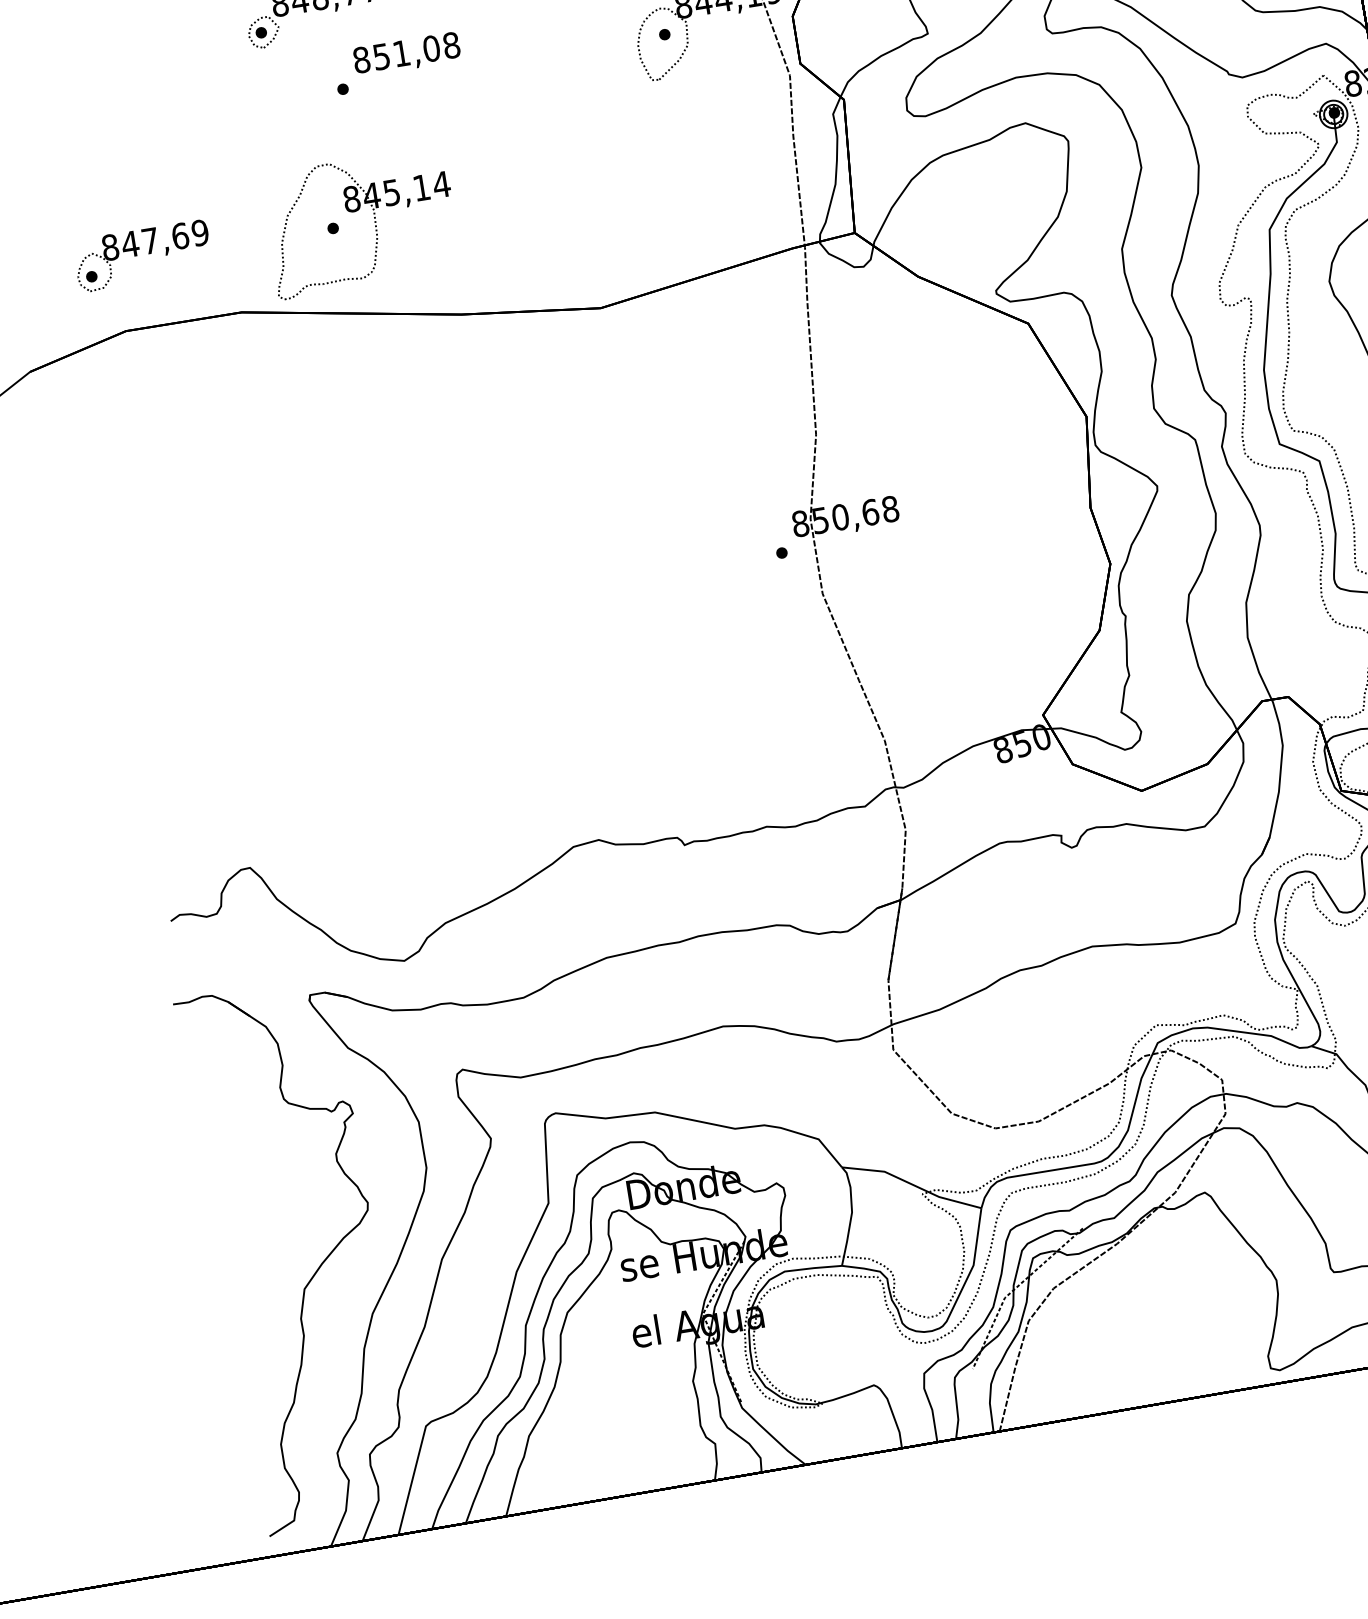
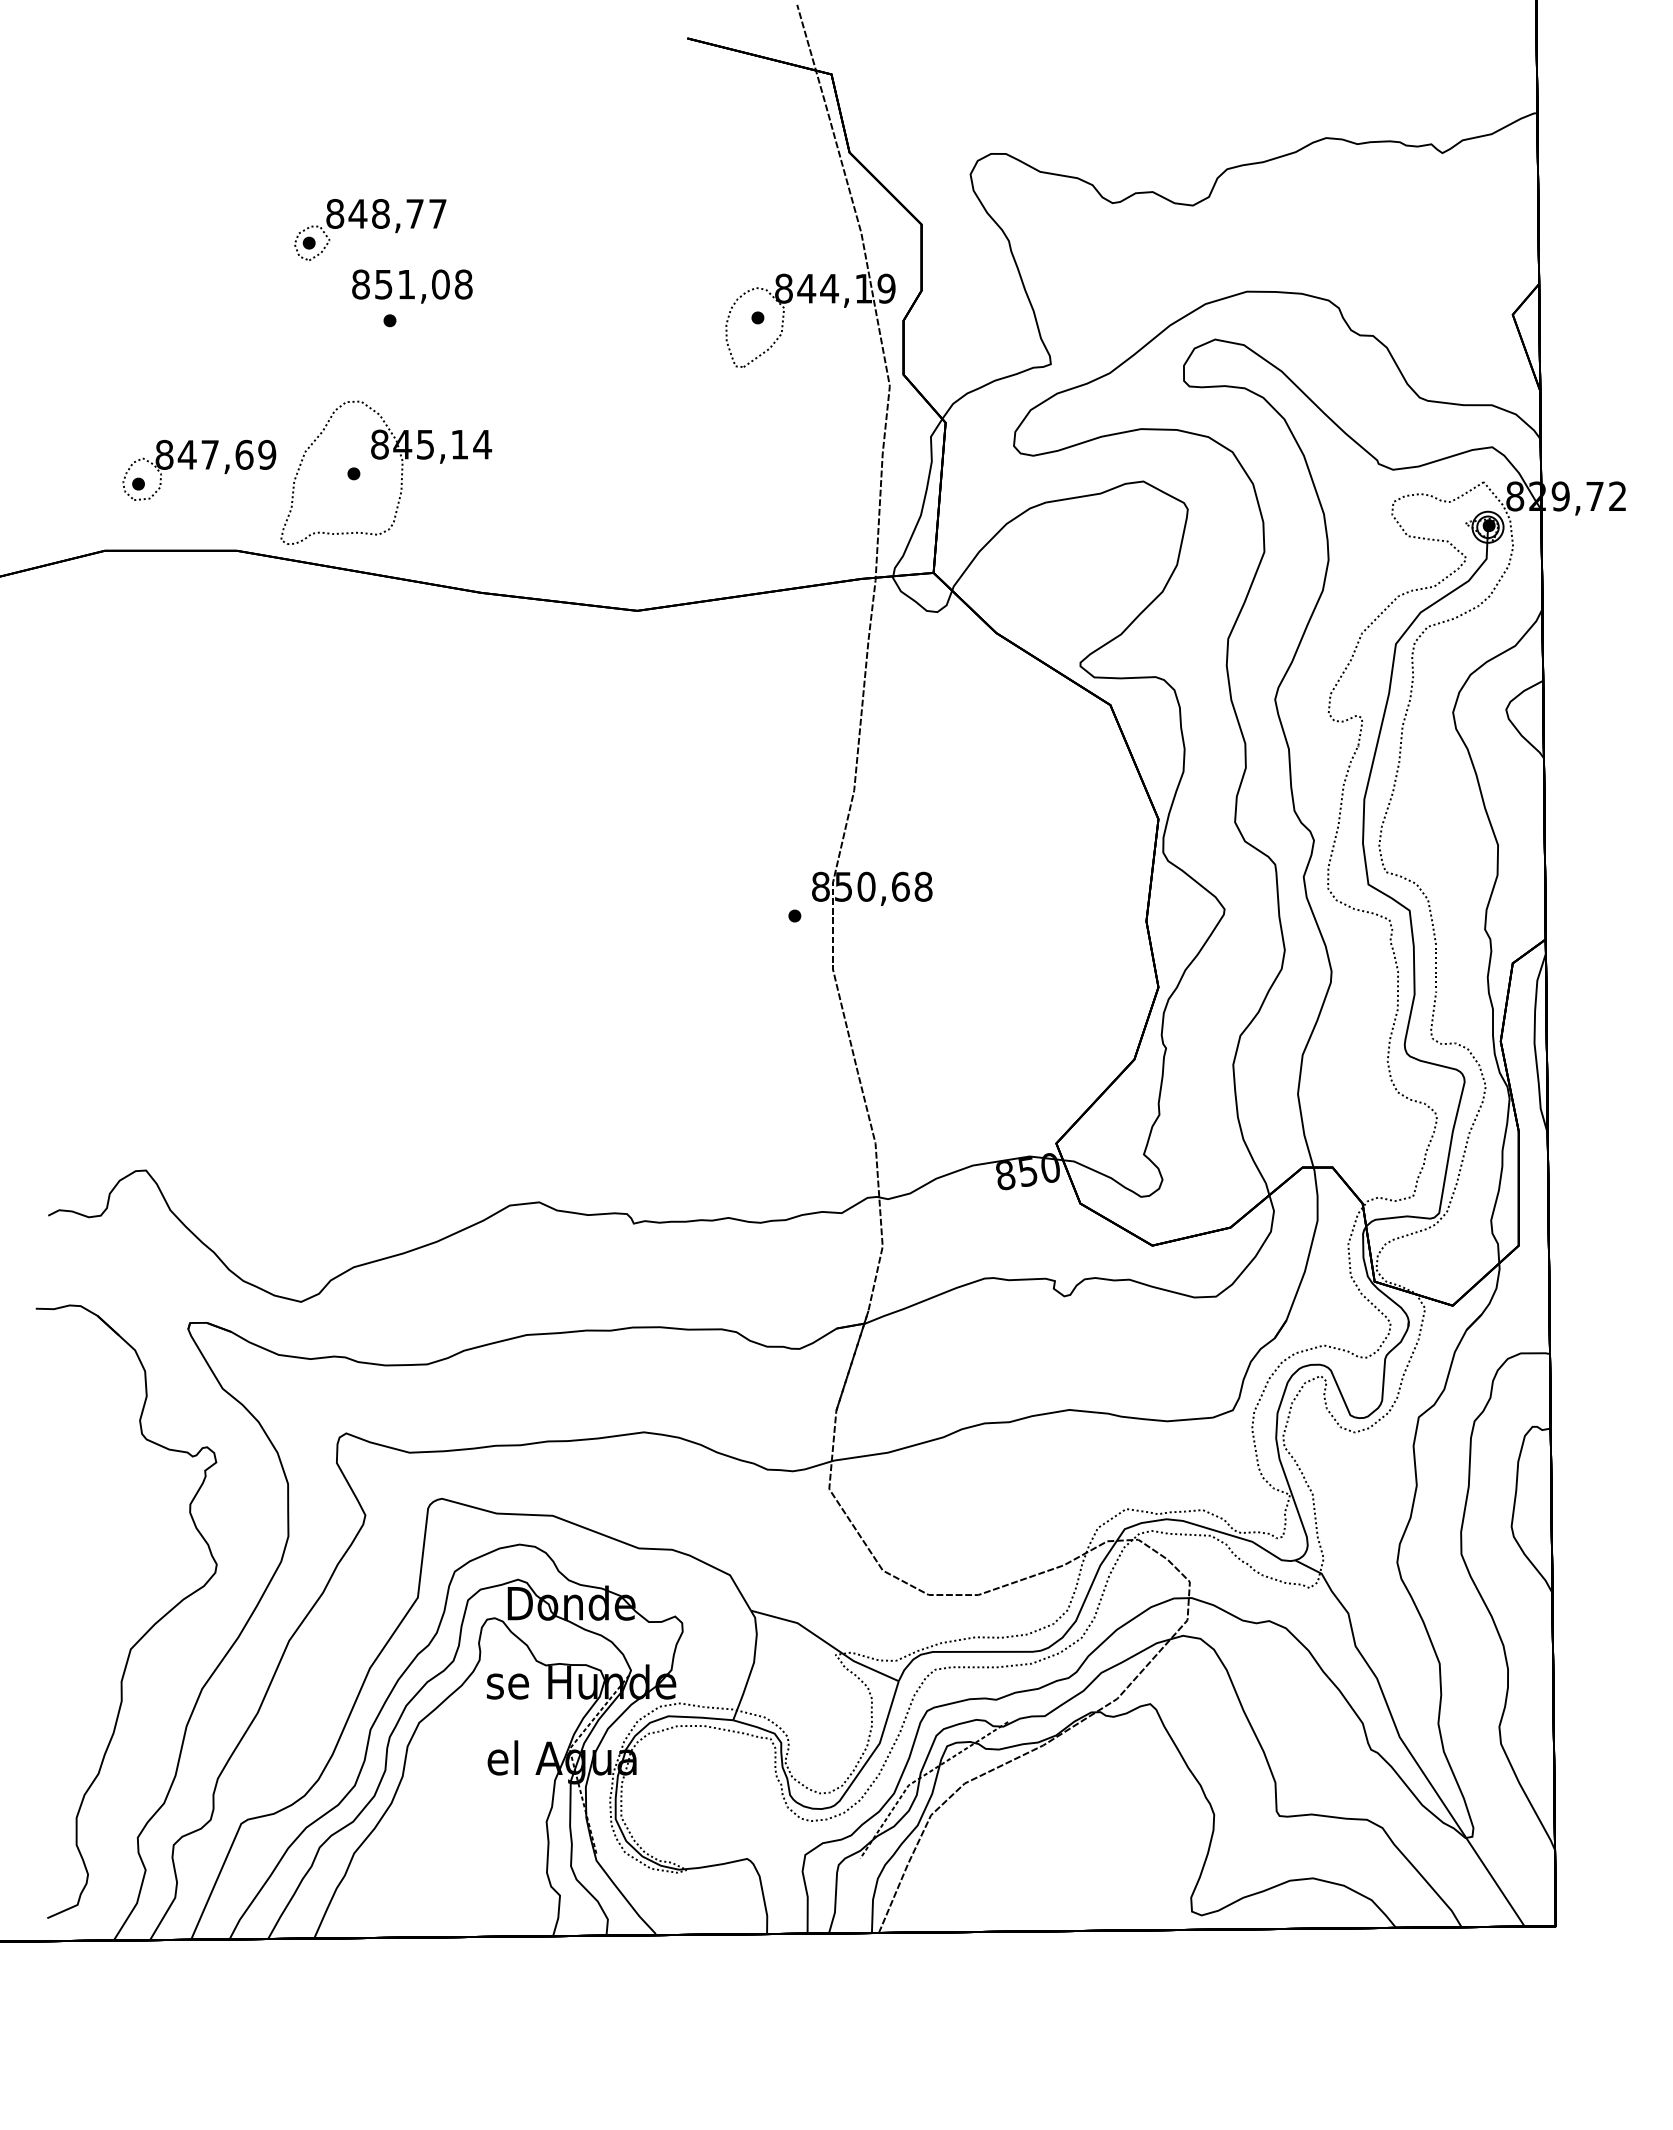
text: (407, 54) -> (412, 286), moved
part: (143, 255) -> (199, 469), moved

